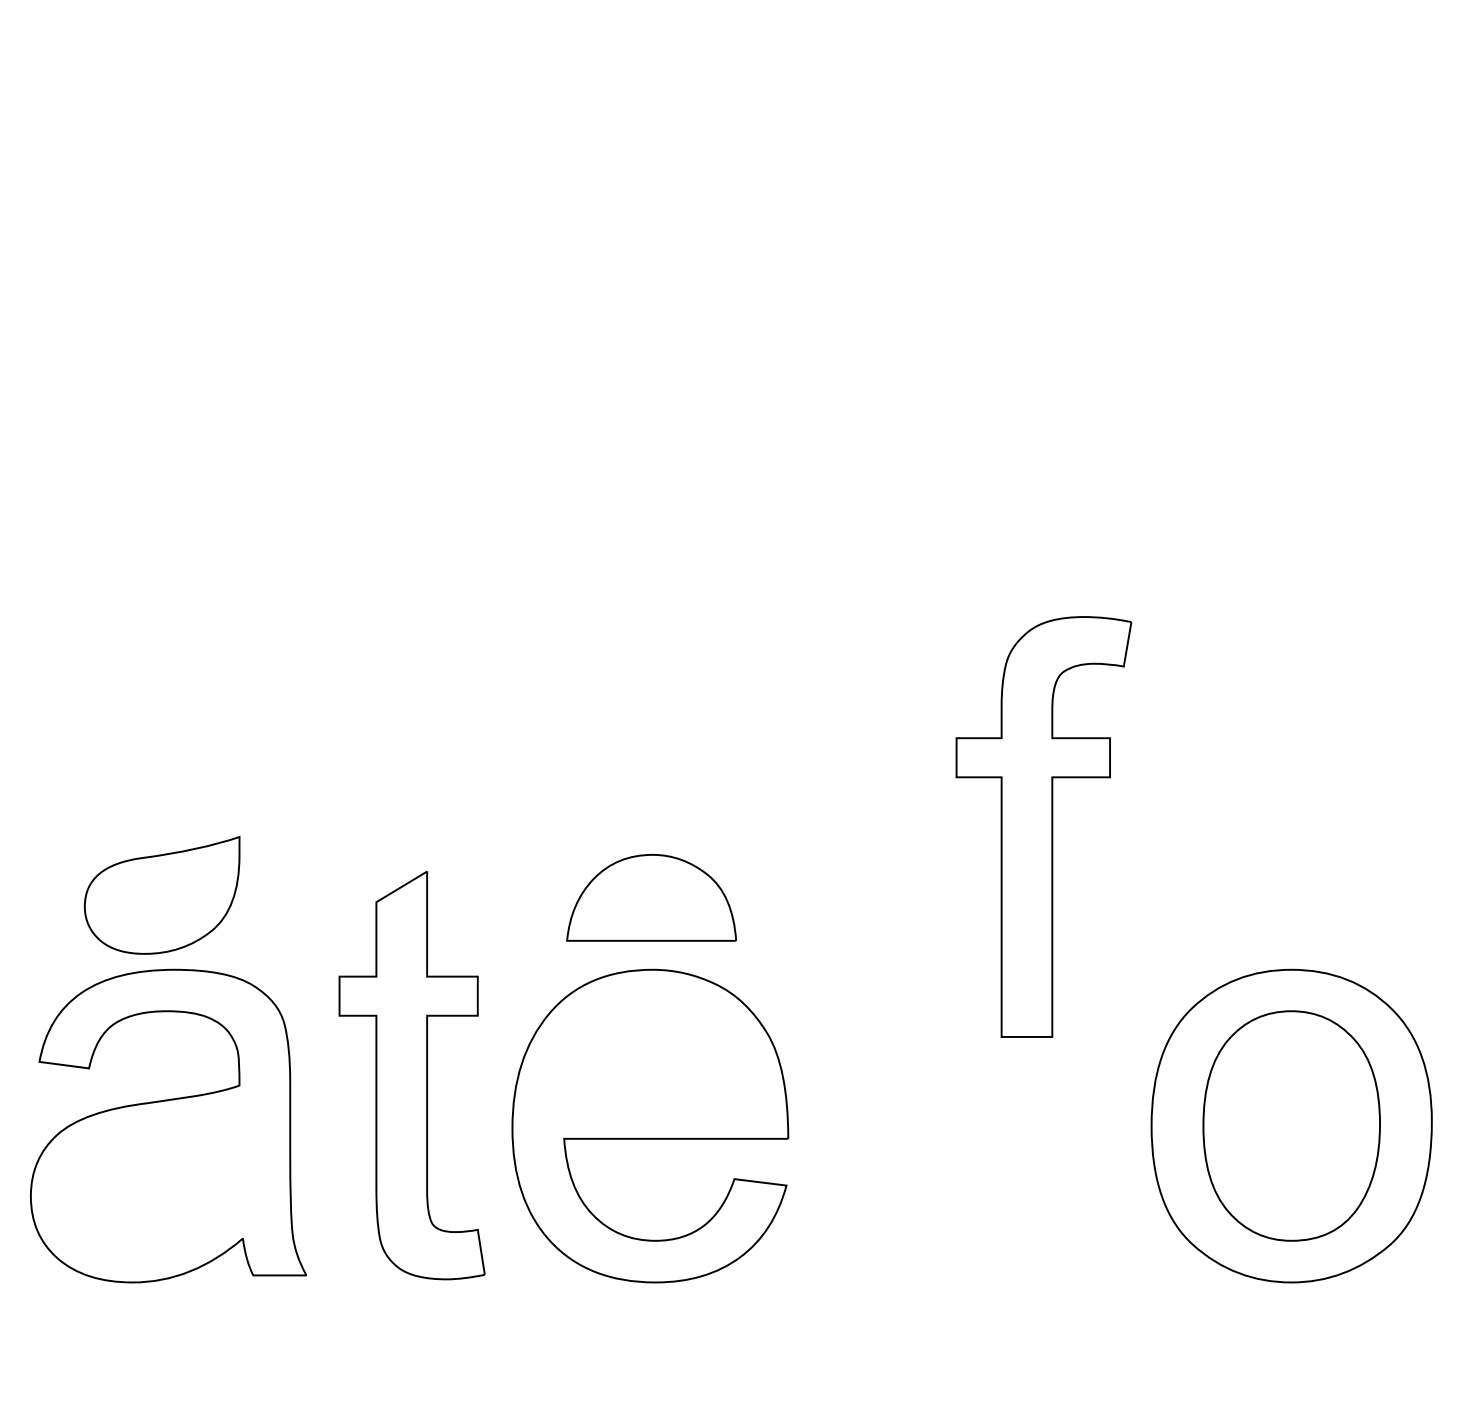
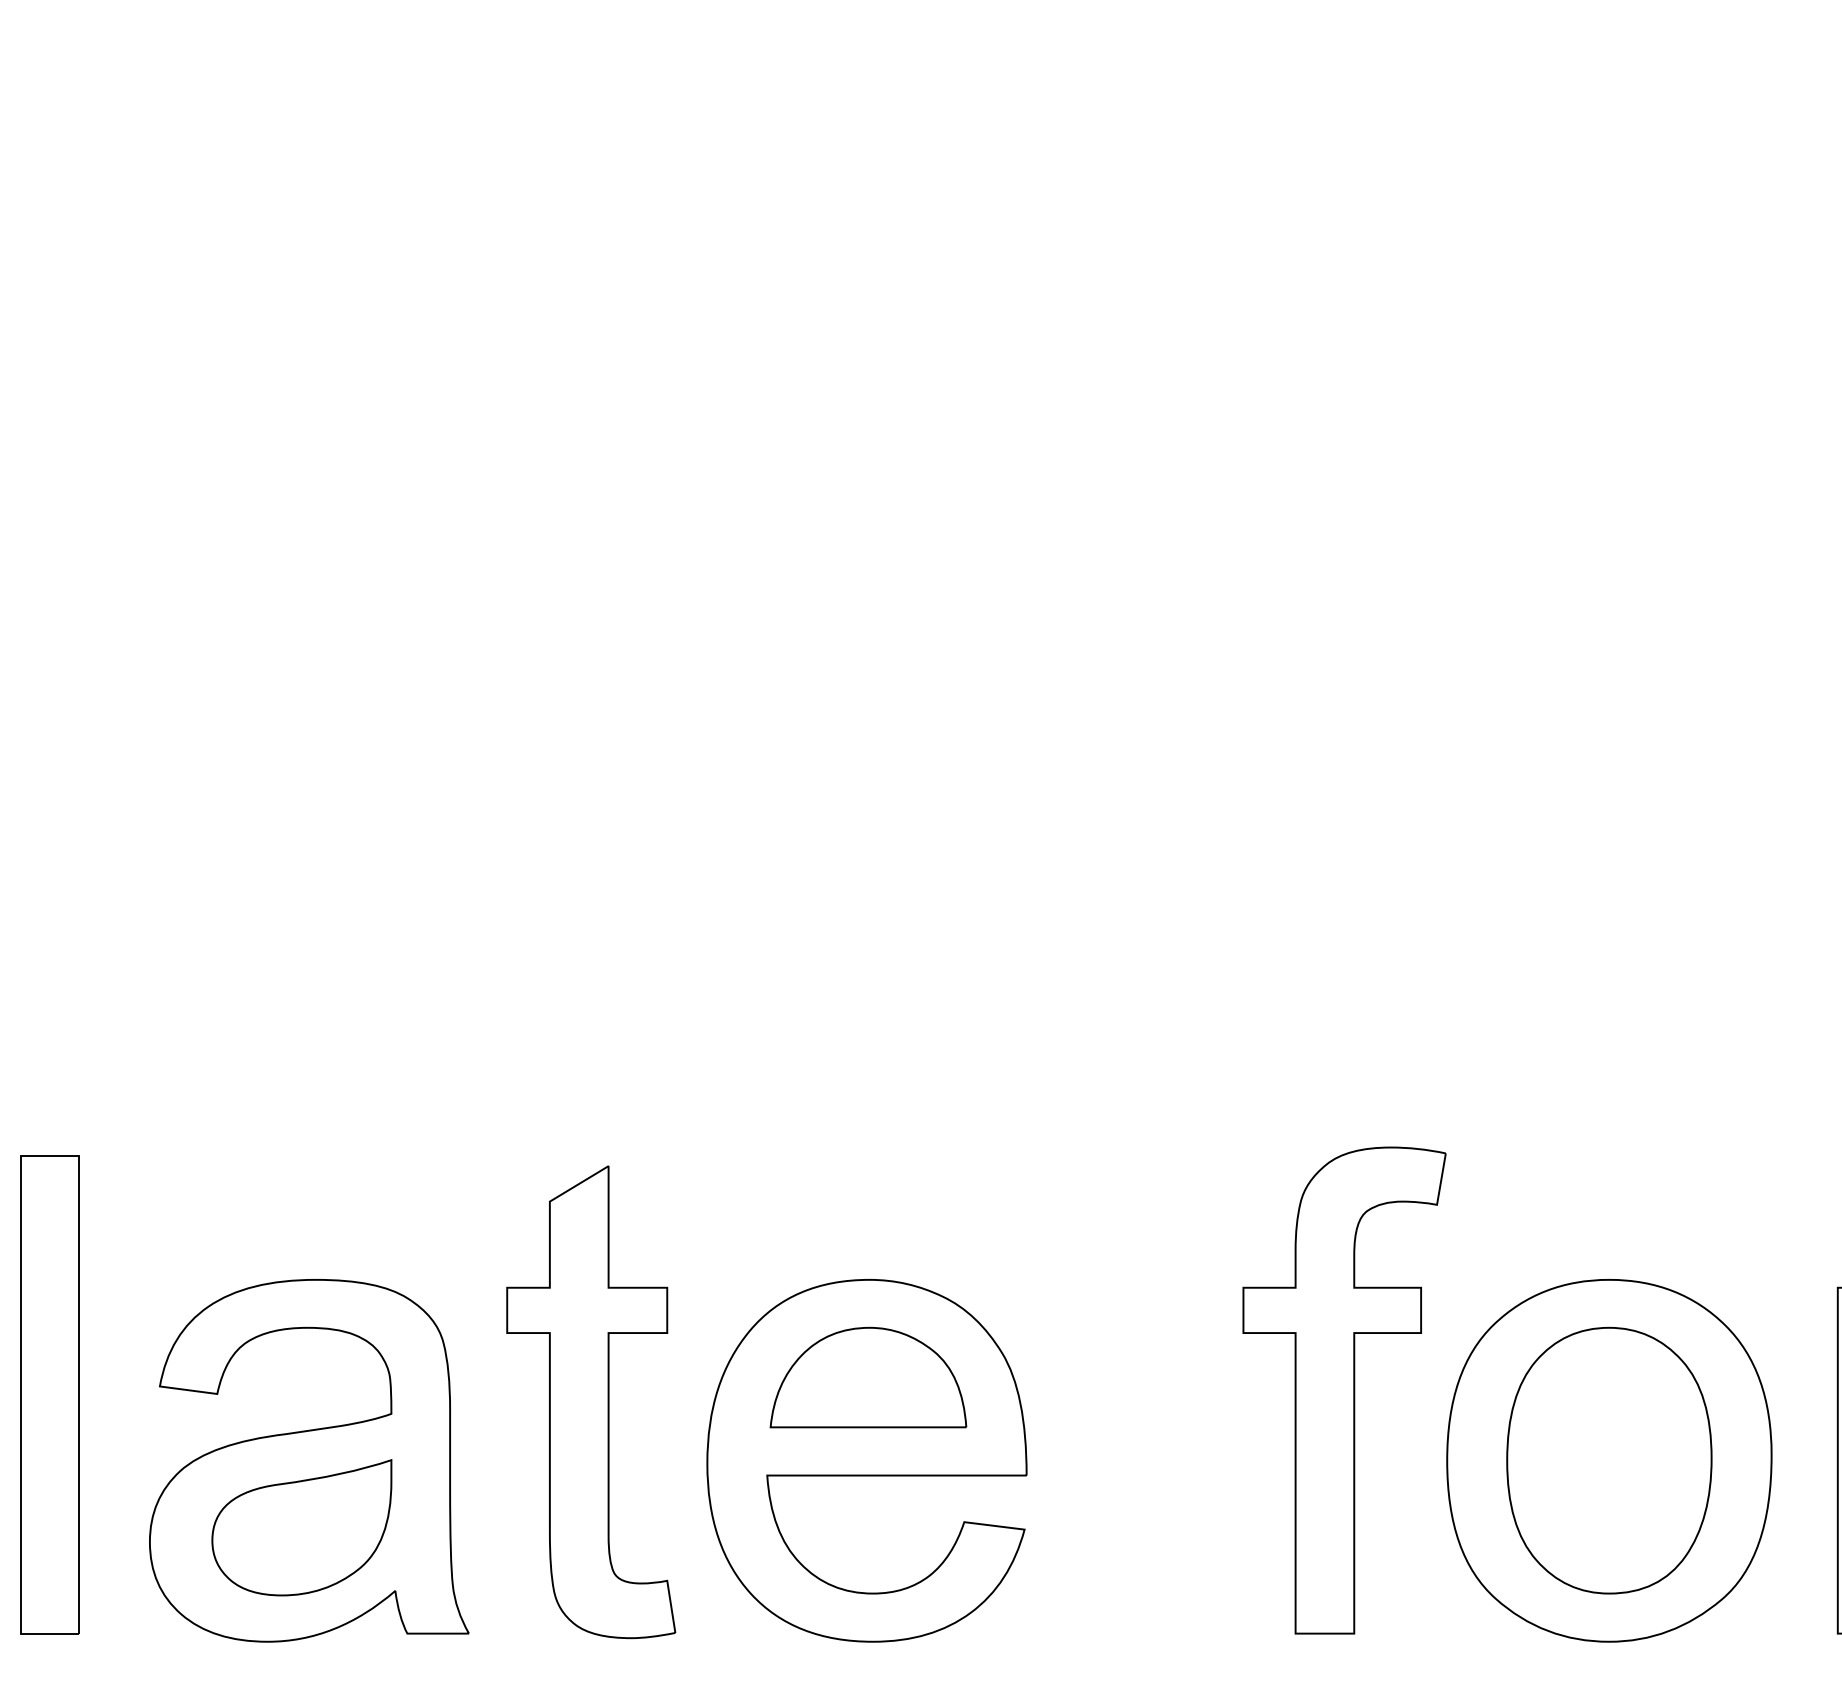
part: (1043, 826) -> (1344, 1390), moved
part: (161, 895) -> (301, 1527), moved
part: (651, 897) -> (868, 1377), moved

